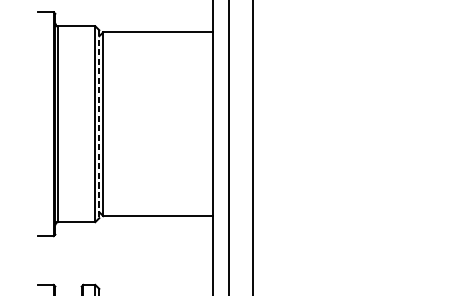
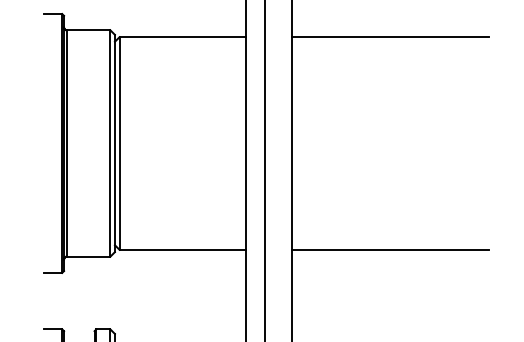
line: (337, 32) -> (390, 37), added
line: (98, 124) -> (114, 143), dashed -> solid
line: (337, 215) -> (390, 249), added

